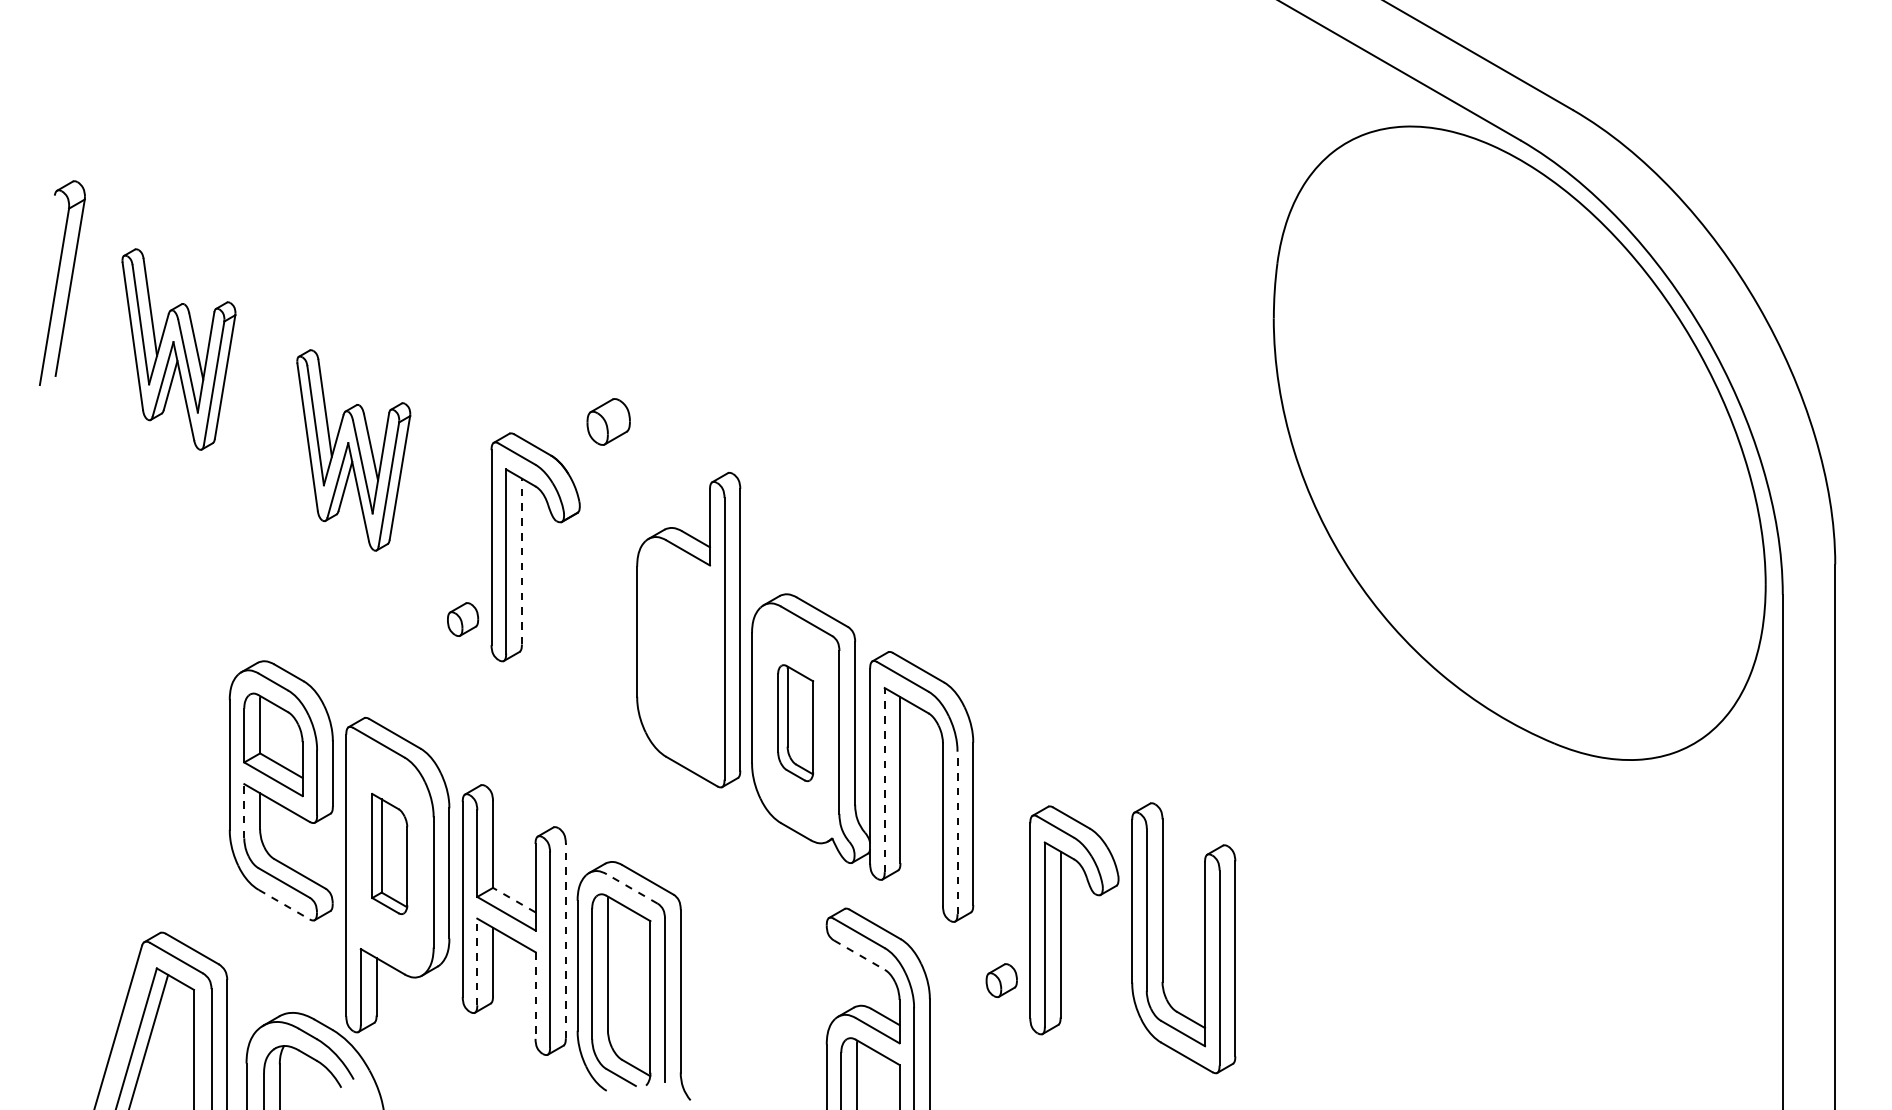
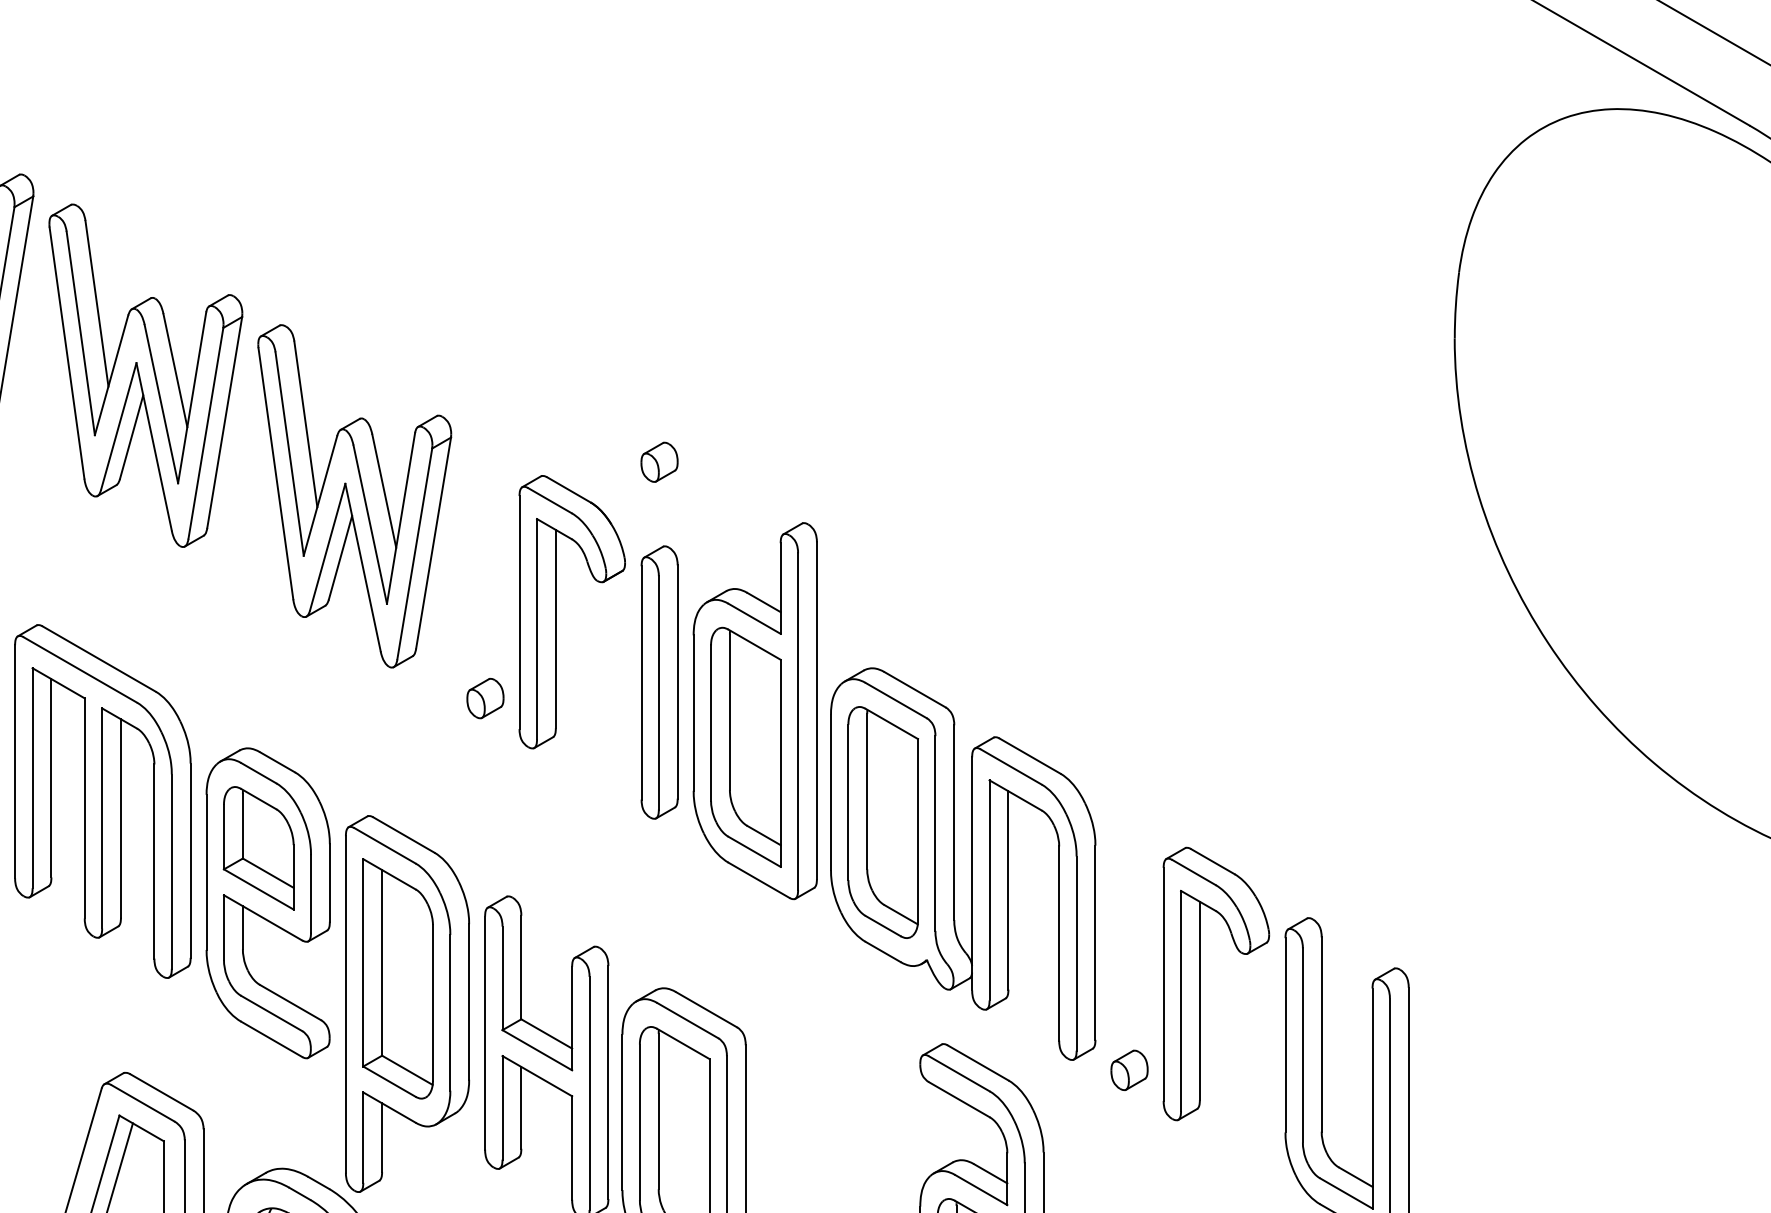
part: (178, 349) -> (145, 375), size x1.43
part: (608, 421) -> (659, 461), size x0.71
part: (353, 450) -> (354, 496), size x1.43
line: (521, 561) -> (555, 629), dashed -> solid
part: (608, 606) -> (659, 682), added
part: (680, 660) -> (745, 747), added
part: (142, 705) -> (102, 801), added
part: (795, 722) -> (882, 821), size x1.67
line: (884, 779) -> (989, 889), dashed -> solid
line: (244, 810) -> (224, 926), dashed -> solid
line: (957, 832) -> (1076, 953), dashed -> solid
part: (389, 853) -> (397, 978), size x1.67
line: (631, 888) -> (686, 1020), dashed -> solid
line: (514, 900) -> (546, 1034), dashed -> solid
line: (284, 904) -> (272, 1039), dashed -> solid
part: (1061, 920) -> (1200, 984), moved
line: (565, 940) -> (607, 1082), dashed -> solid
line: (859, 955) -> (959, 1100), dashed -> solid
line: (477, 961) -> (502, 1107), dashed -> solid
part: (1001, 980) -> (1129, 1070), moved
line: (535, 996) -> (572, 1149), dashed -> solid

